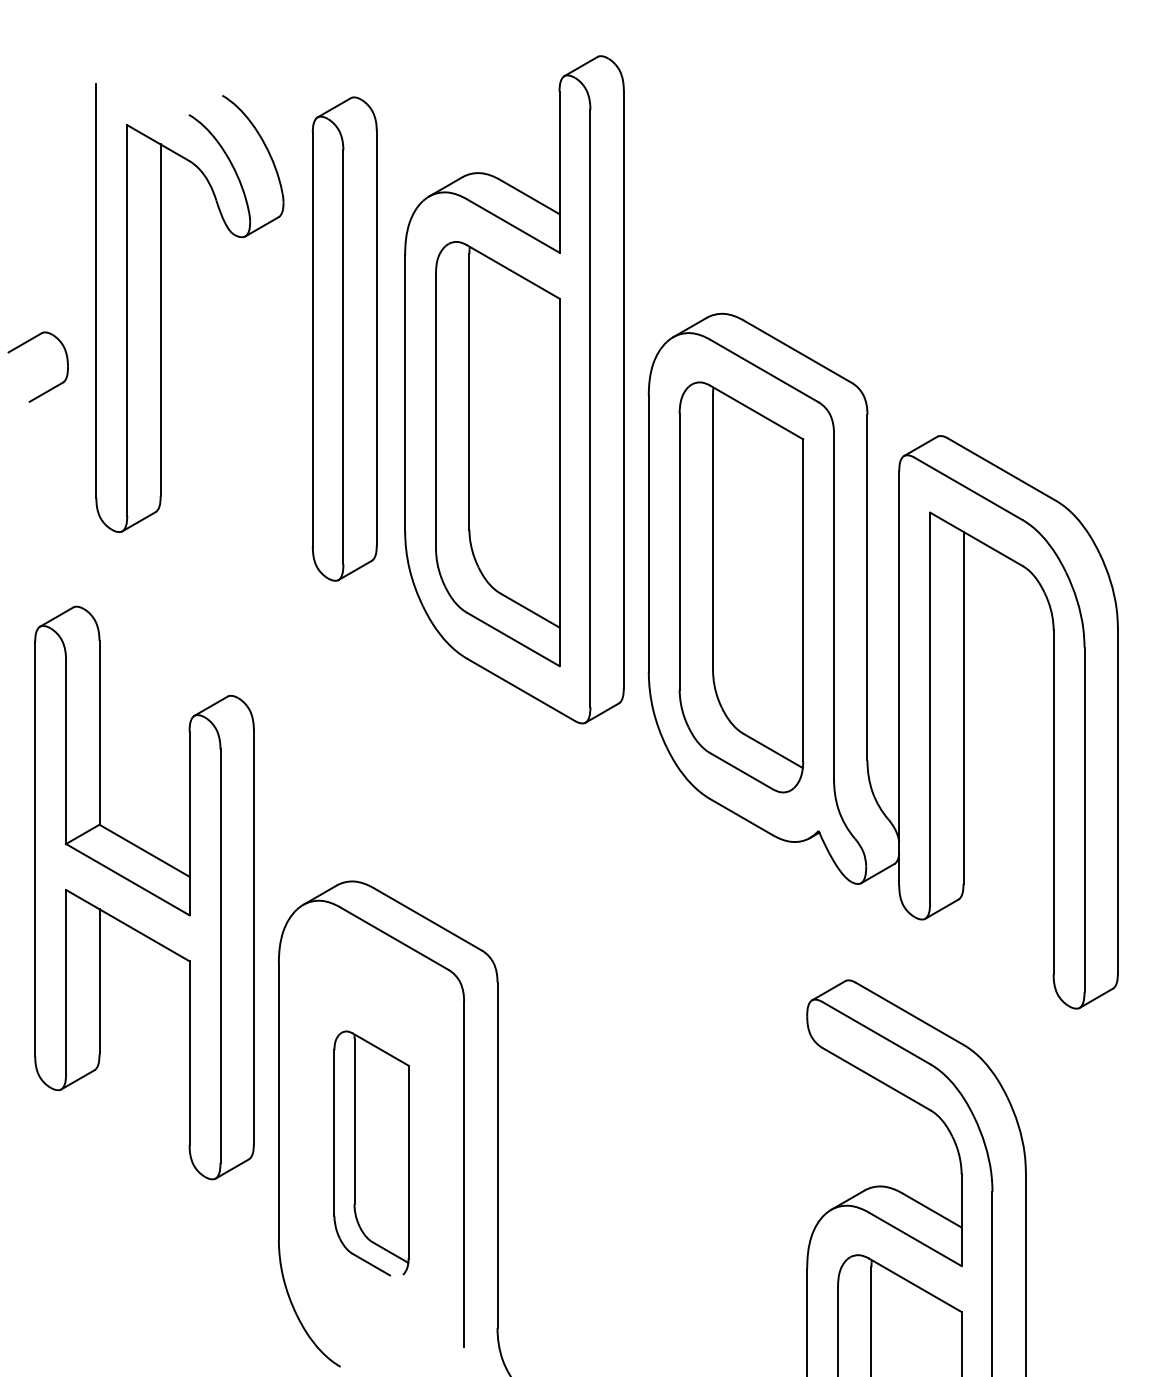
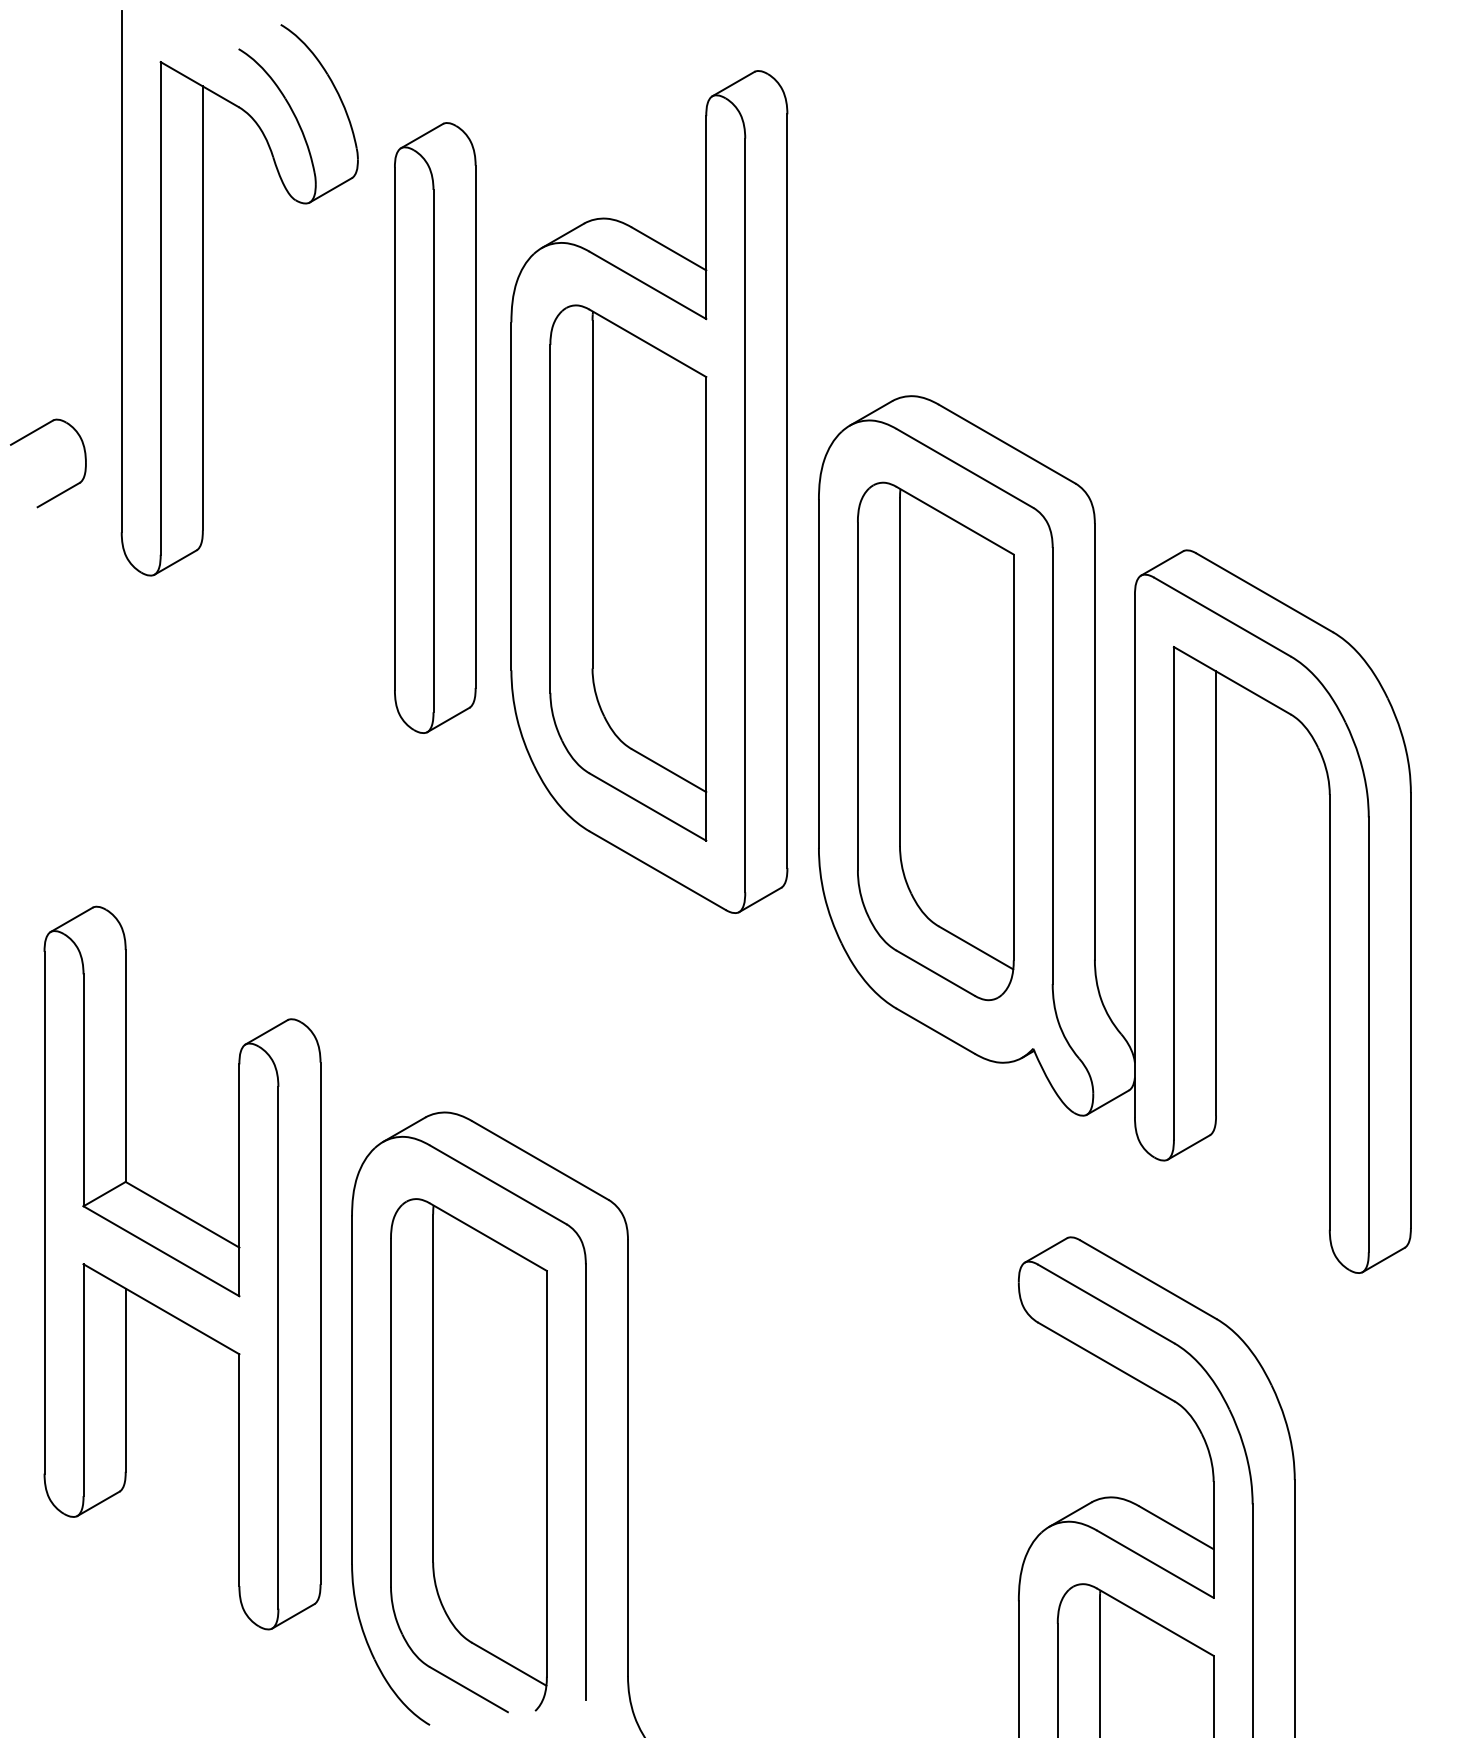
part: (161, 308) -> (203, 293), moved
part: (144, 892) -> (182, 1267), moved
part: (371, 1153) -> (468, 1455), size x1.67

